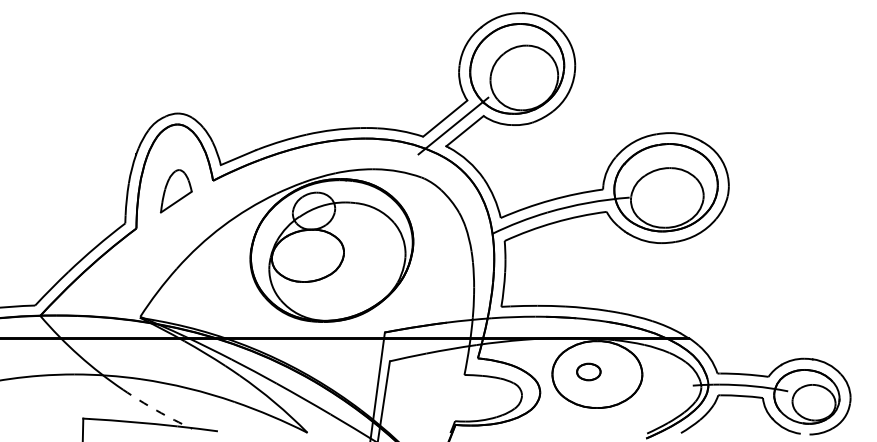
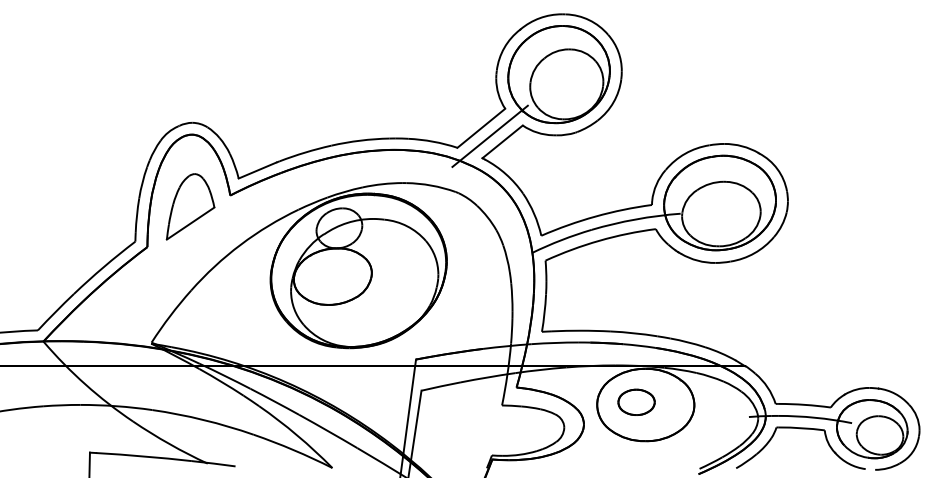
part: (176, 190) -> (190, 206), size x1.43
part: (588, 371) -> (636, 401), size x1.43
arc: (156, 411) -> (169, 444), dashed -> solid

